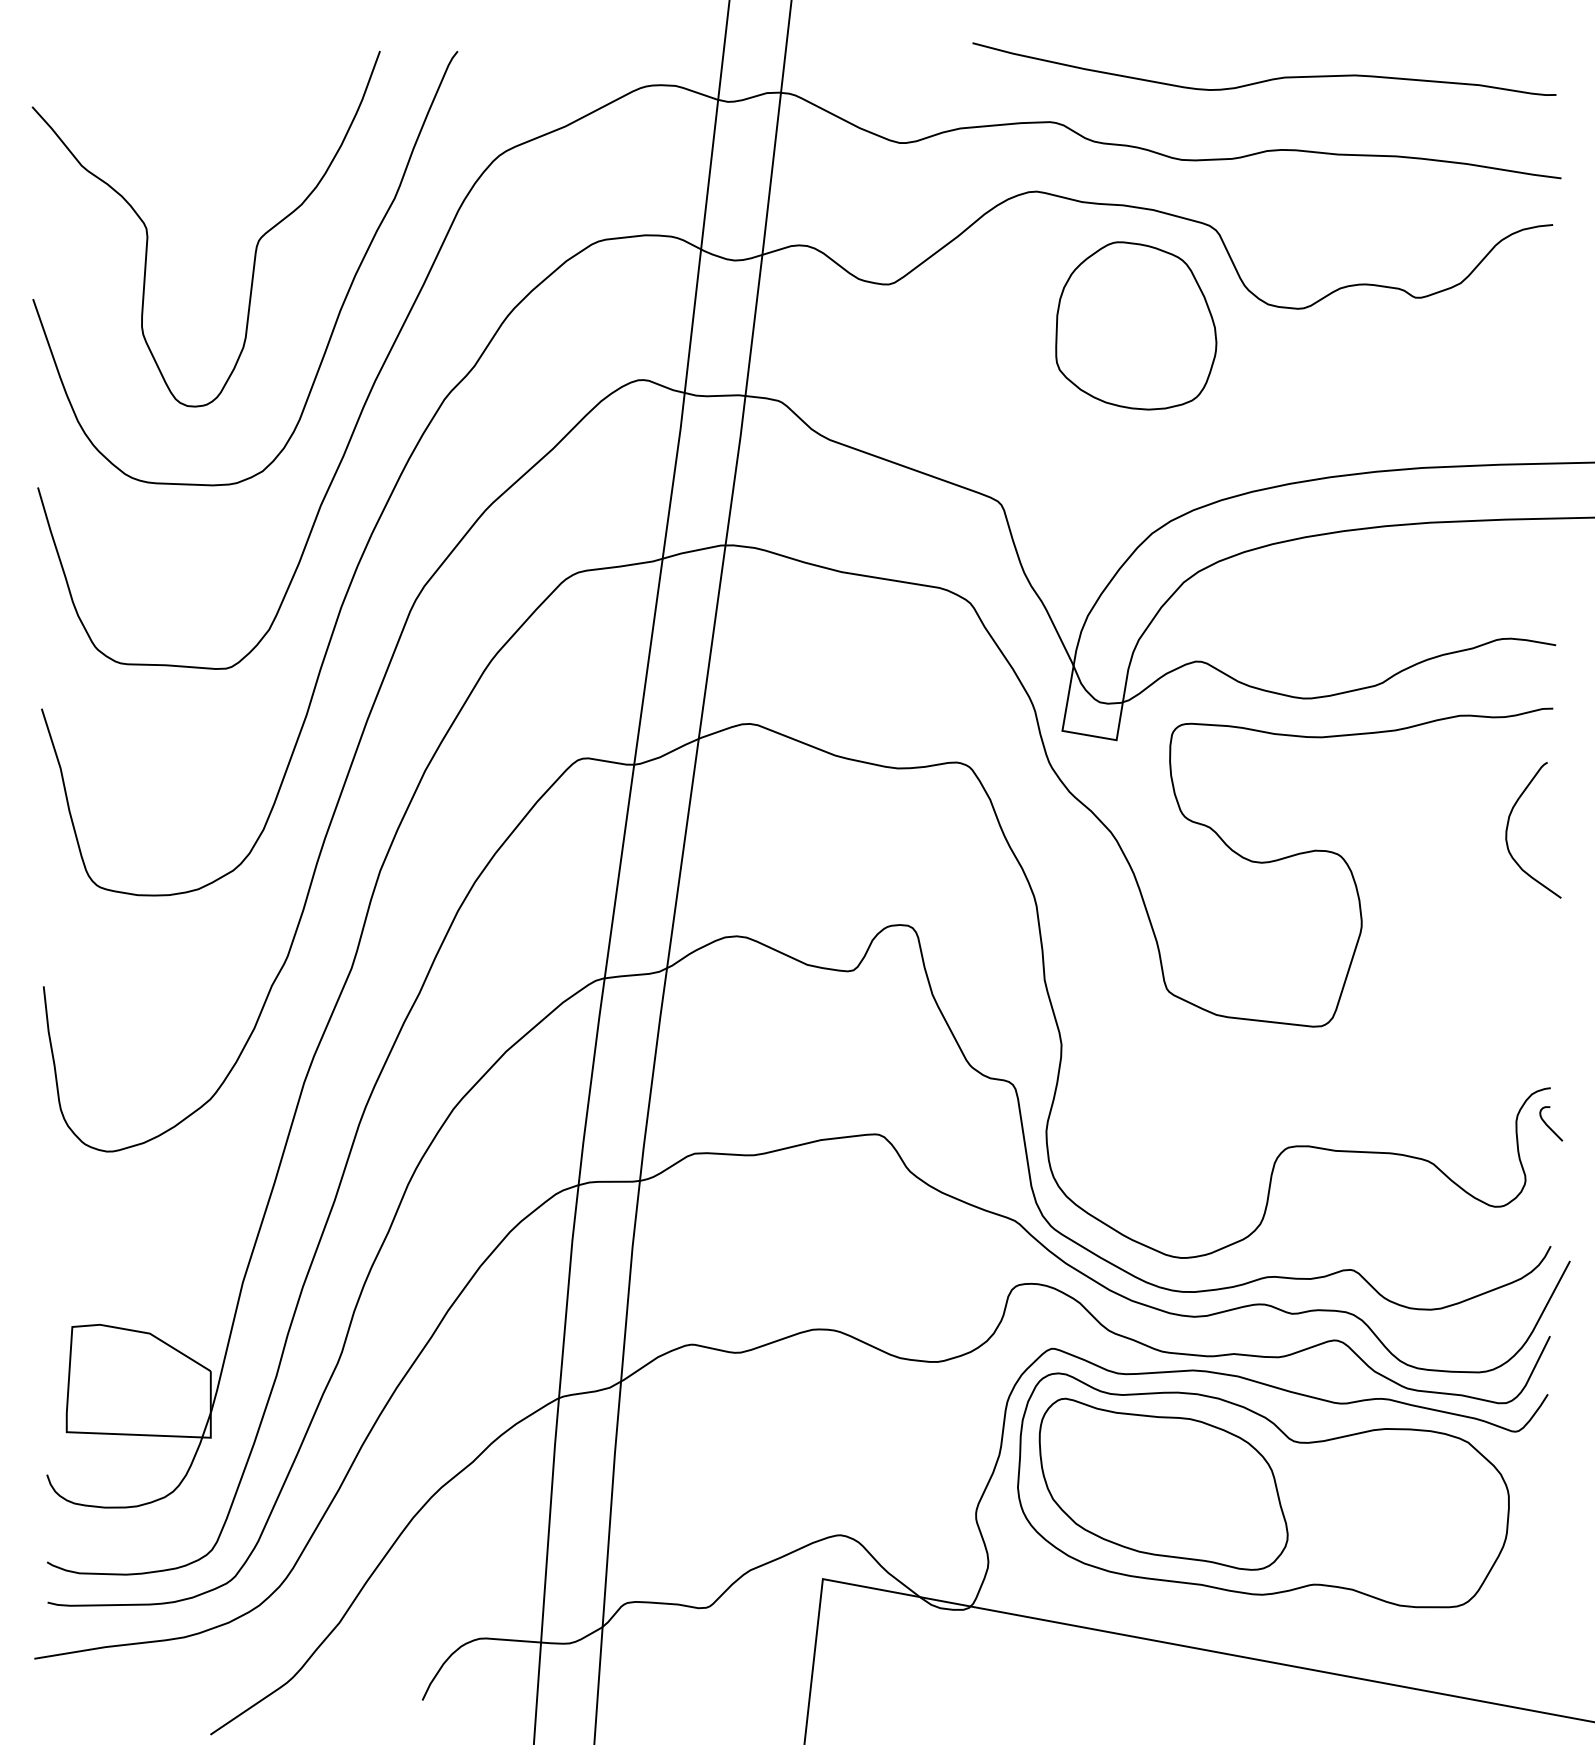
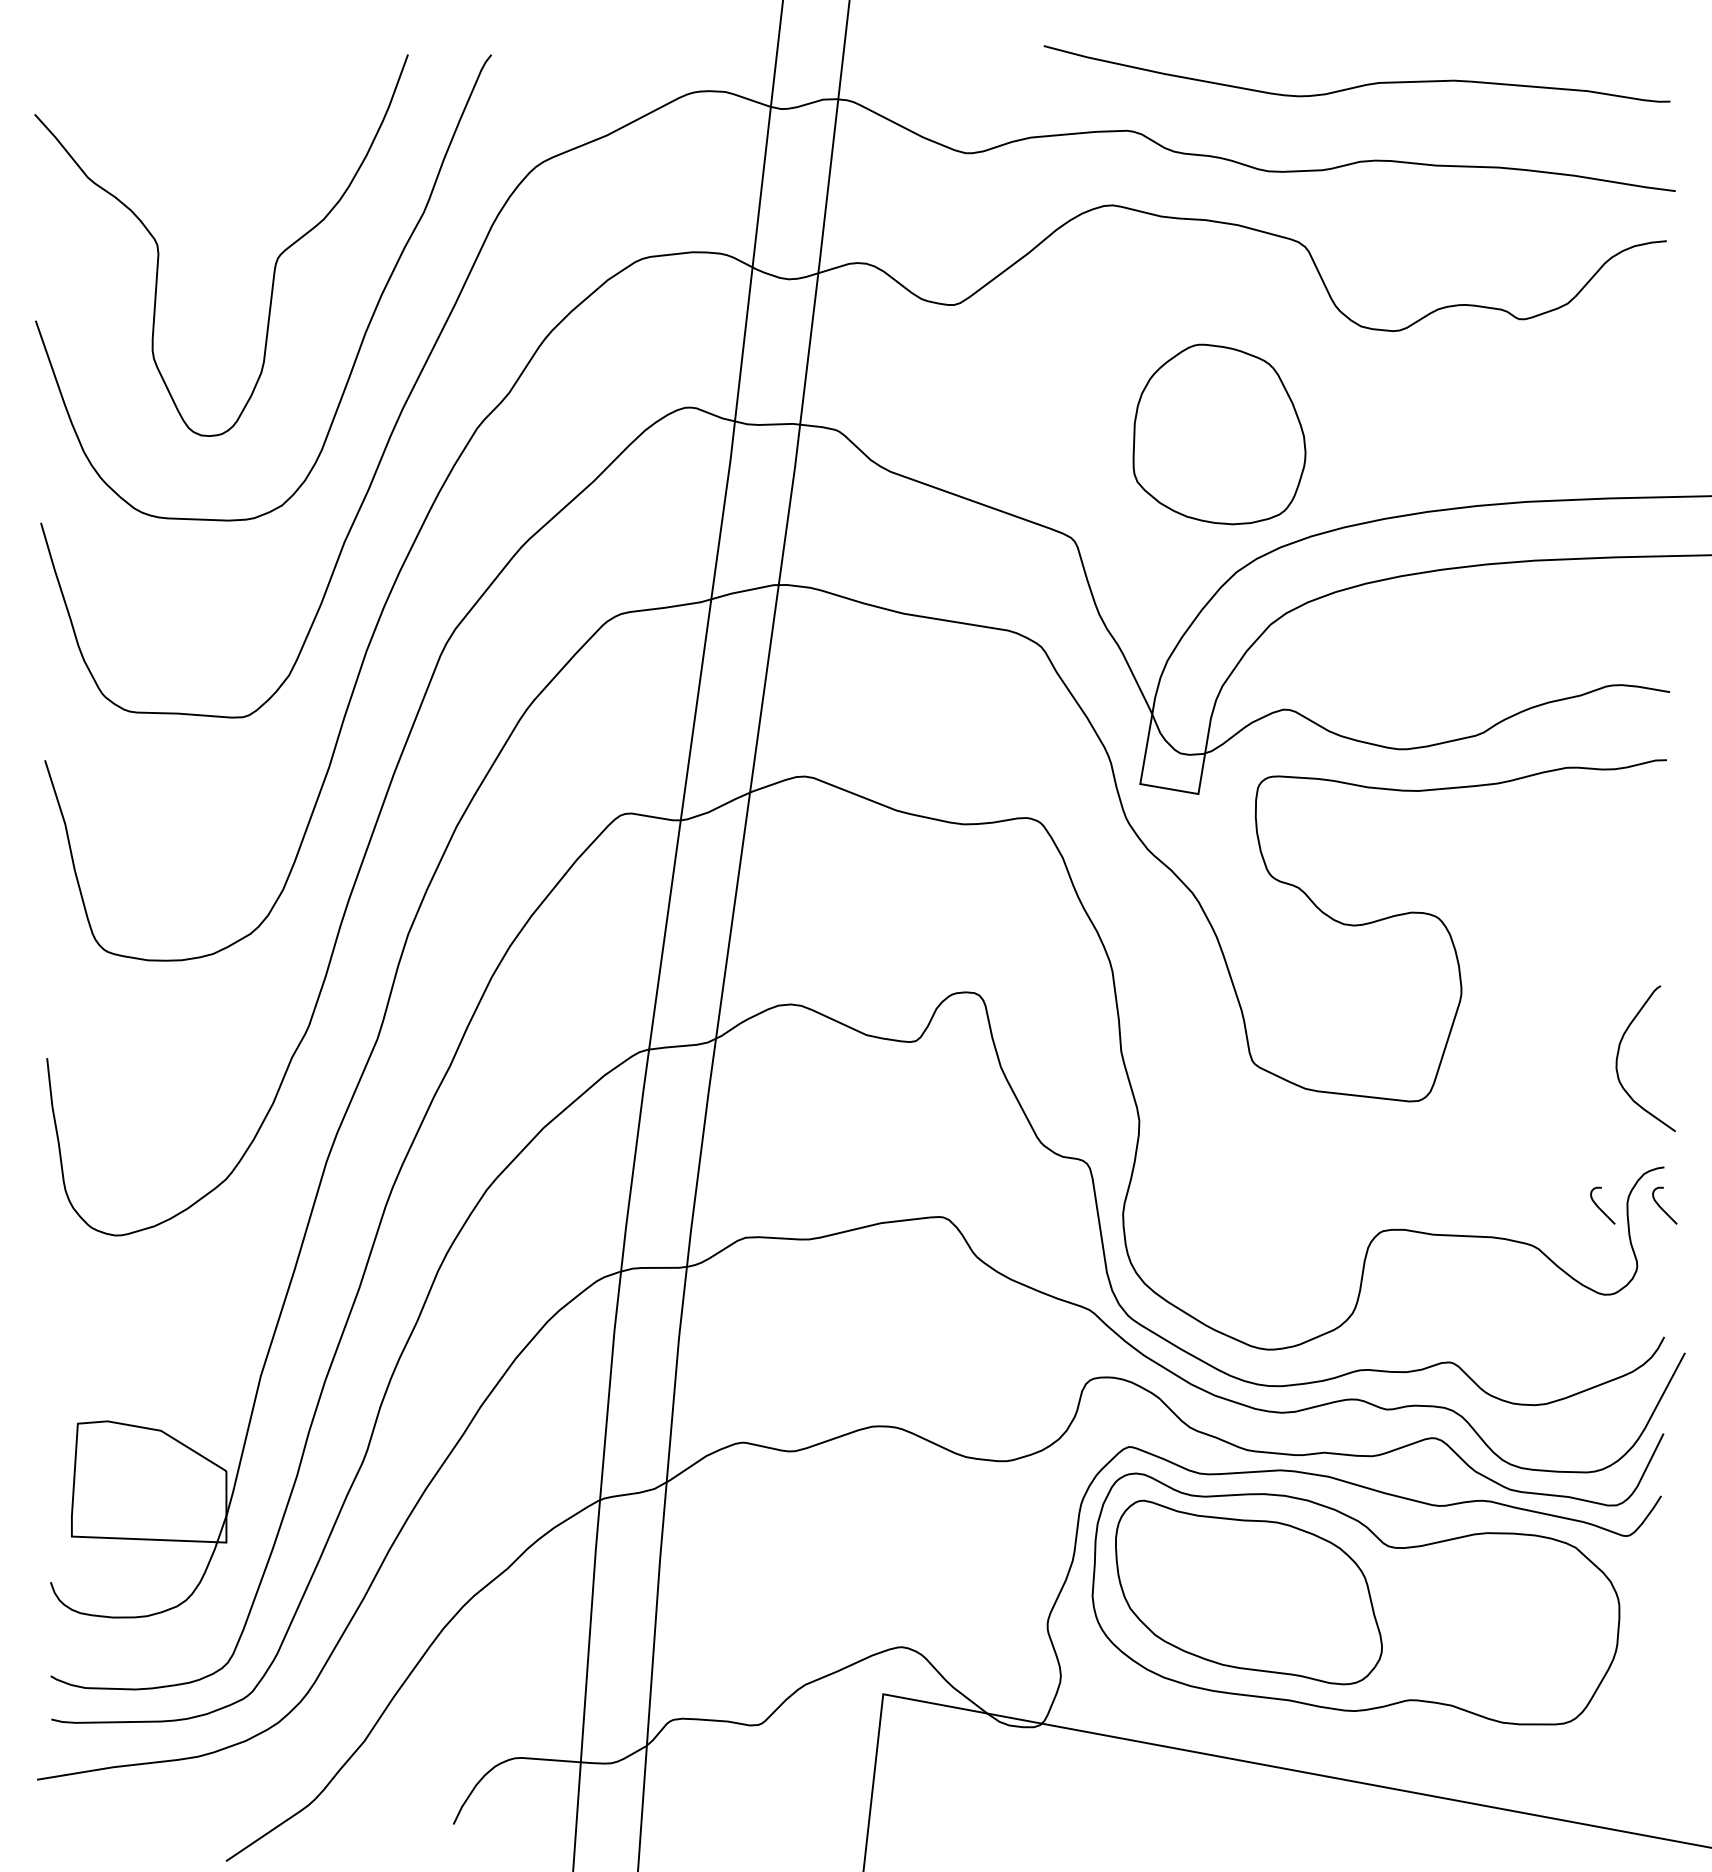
part: (1136, 325) -> (1219, 434), moved
curve: (1509, 823) -> (1619, 1051), moved
curve: (1490, 1125) -> (1599, 1207), added

